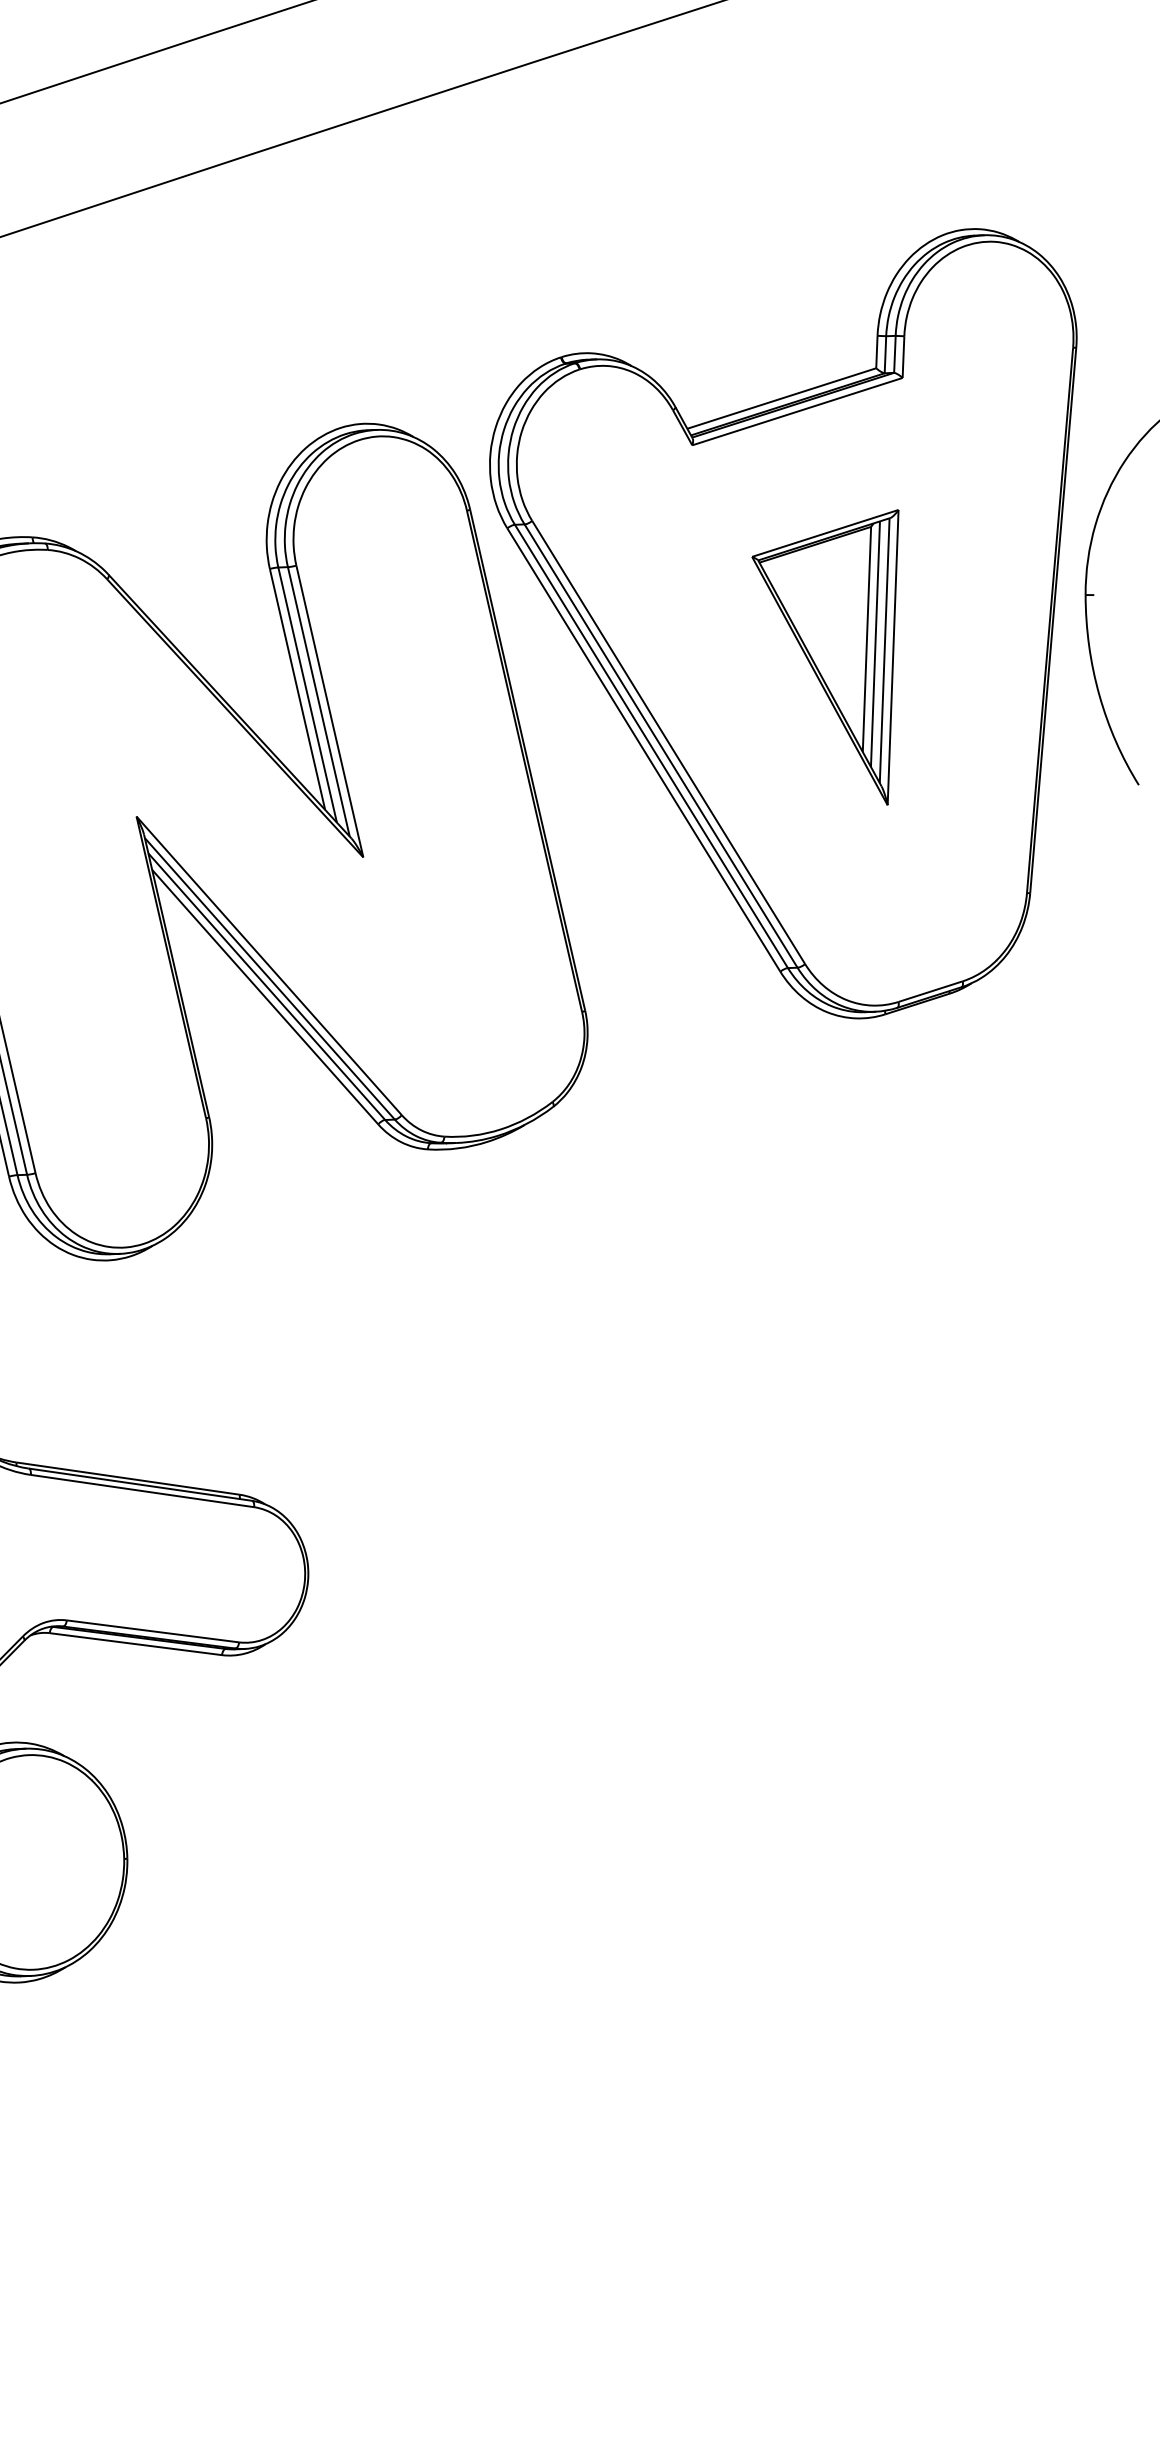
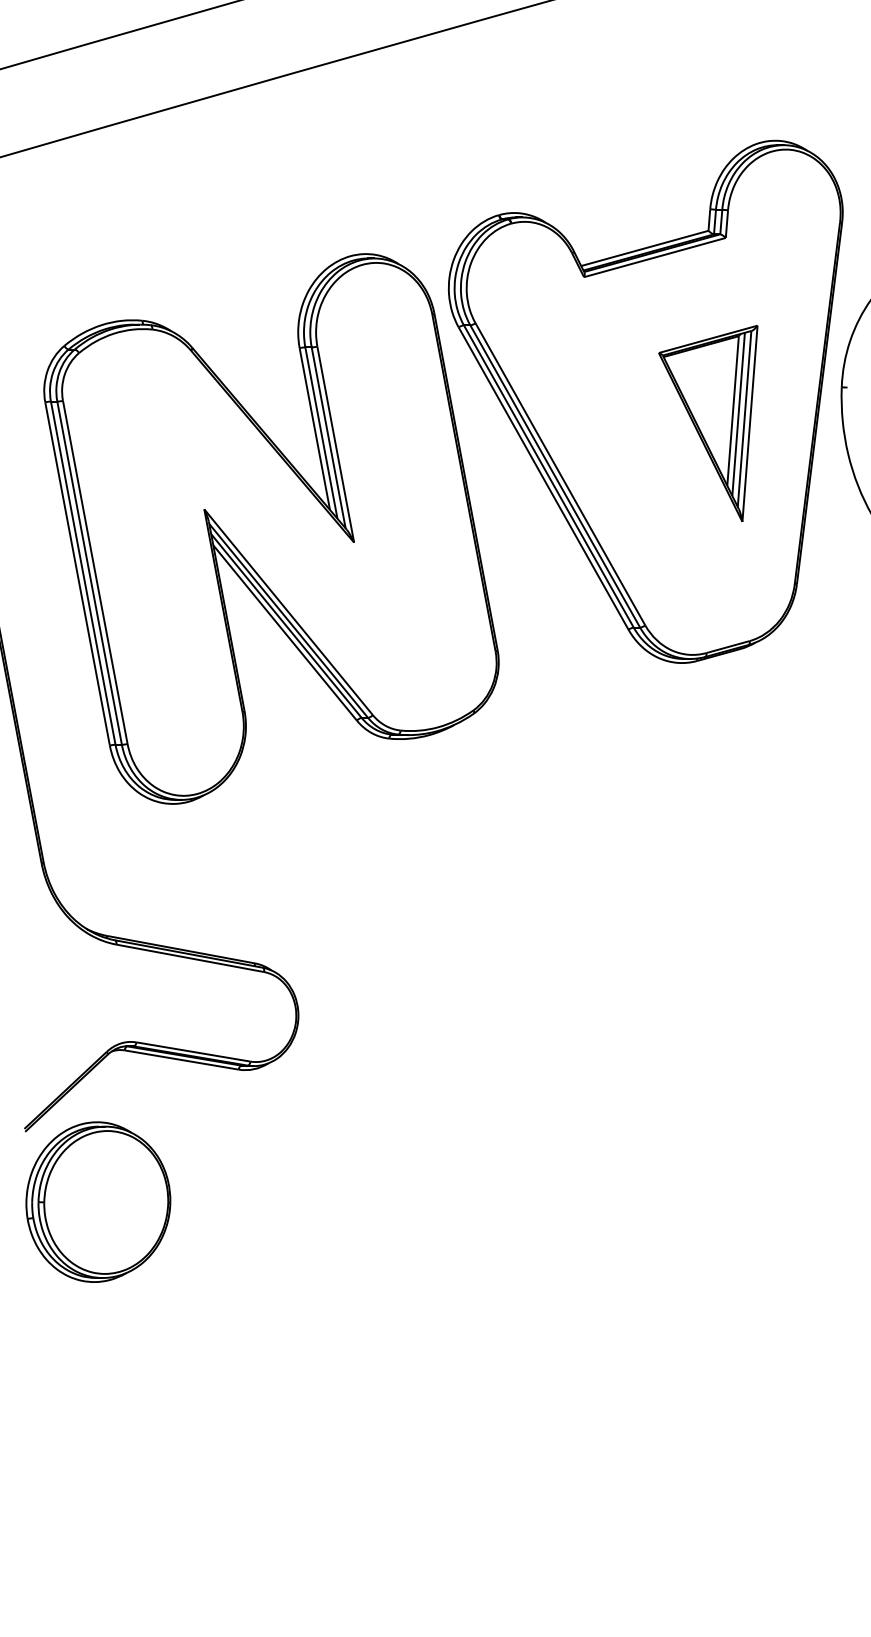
part: (830, 659) -> (708, 423), moved

